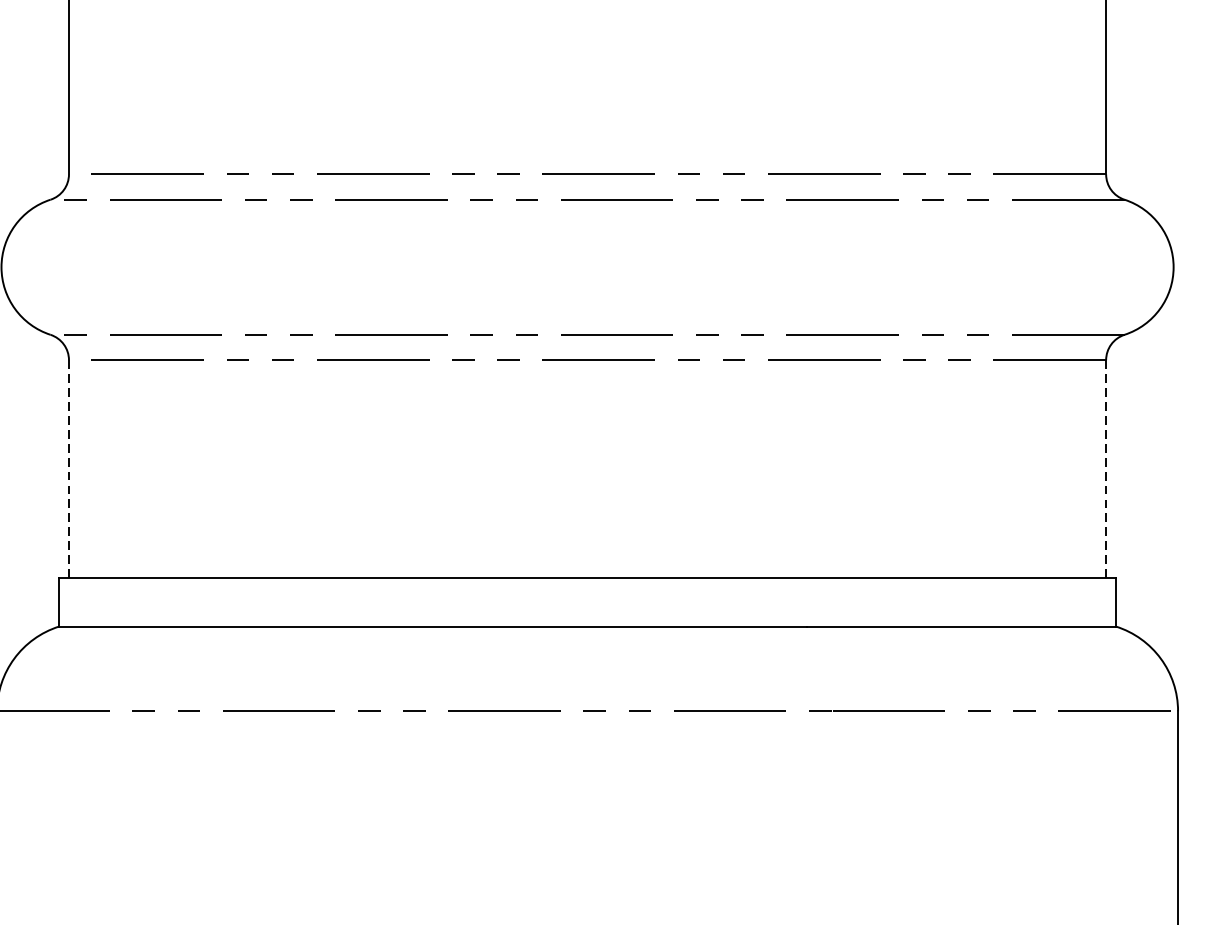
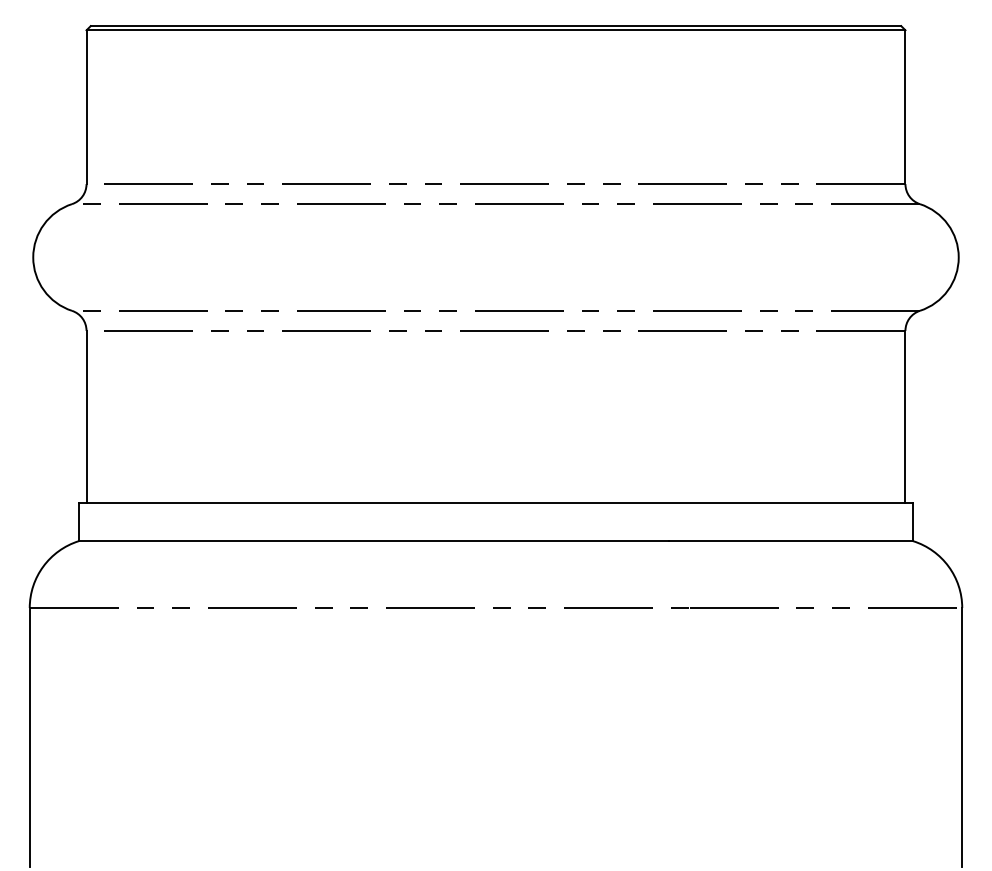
line: (1106, 468) -> (905, 416), dashed -> solid
line: (68, 469) -> (86, 417), dashed -> solid

